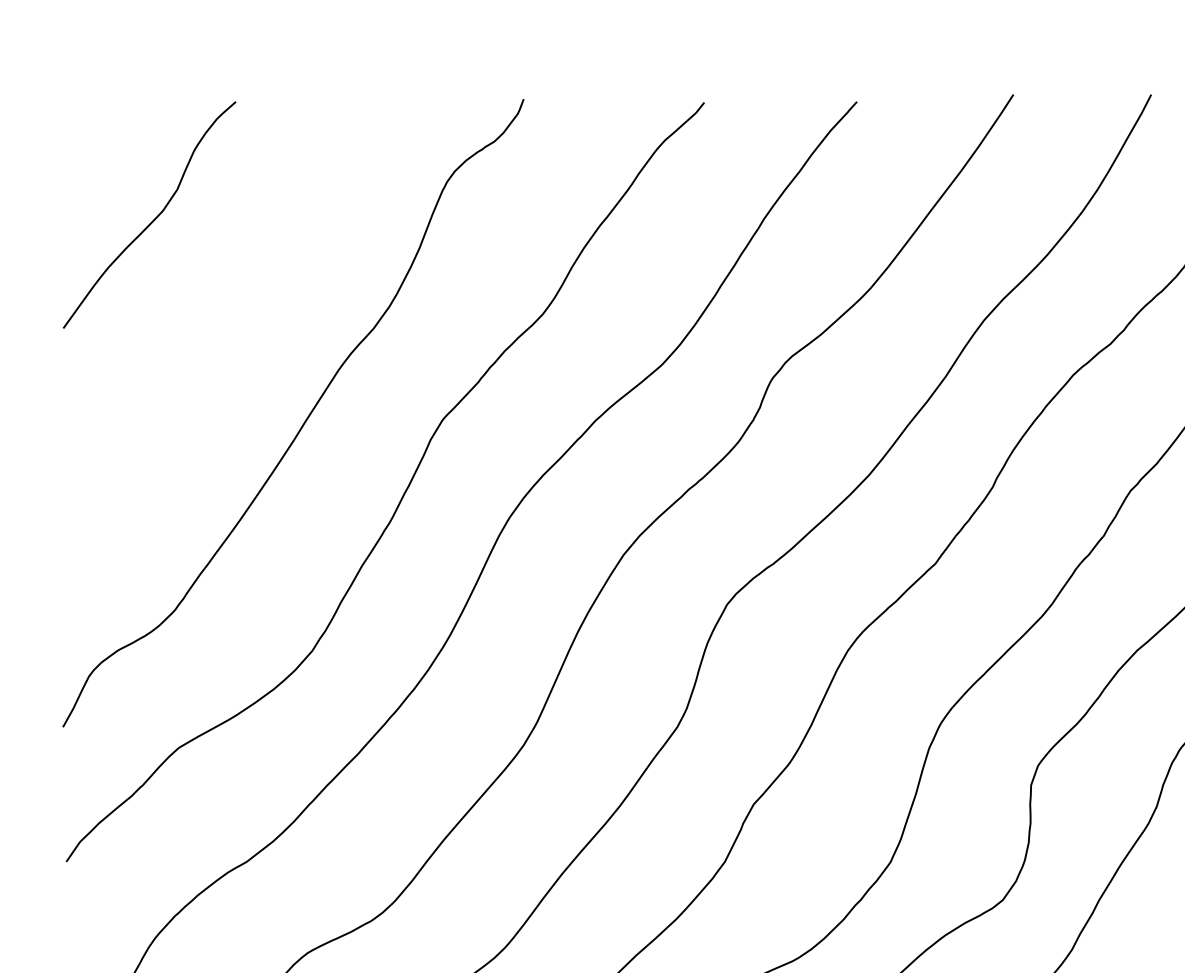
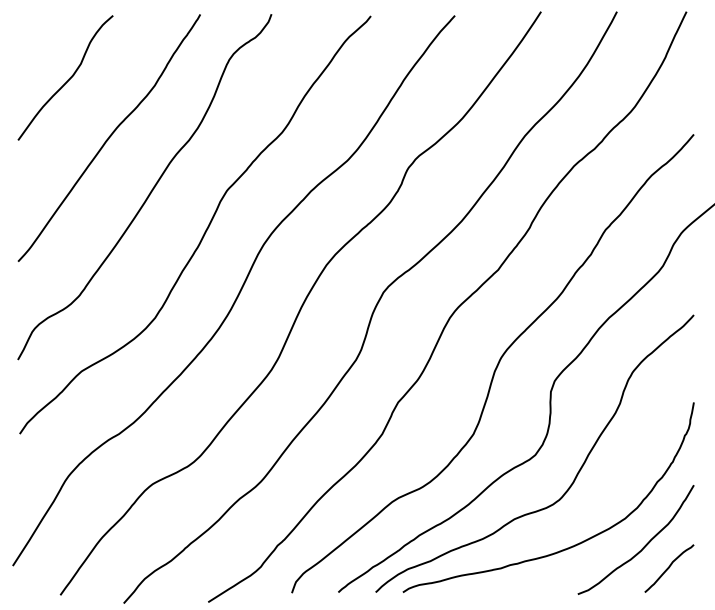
curve: (227, 323) -> (108, 137), added

